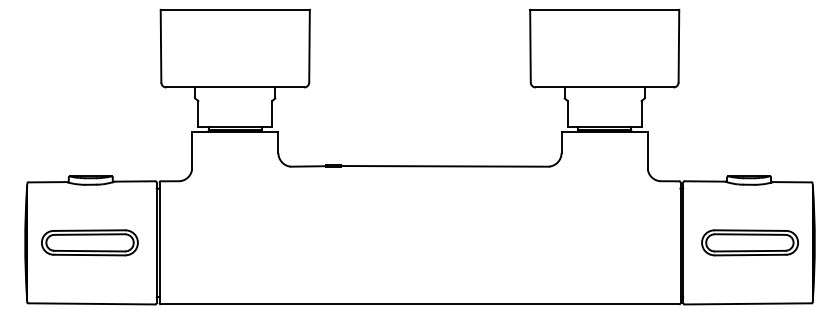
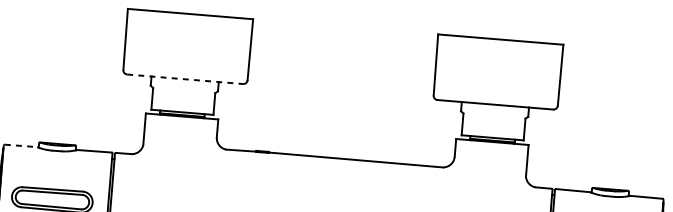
line: (235, 87) -> (185, 79), solid -> dashed
line: (48, 182) -> (21, 146), solid -> dashed

